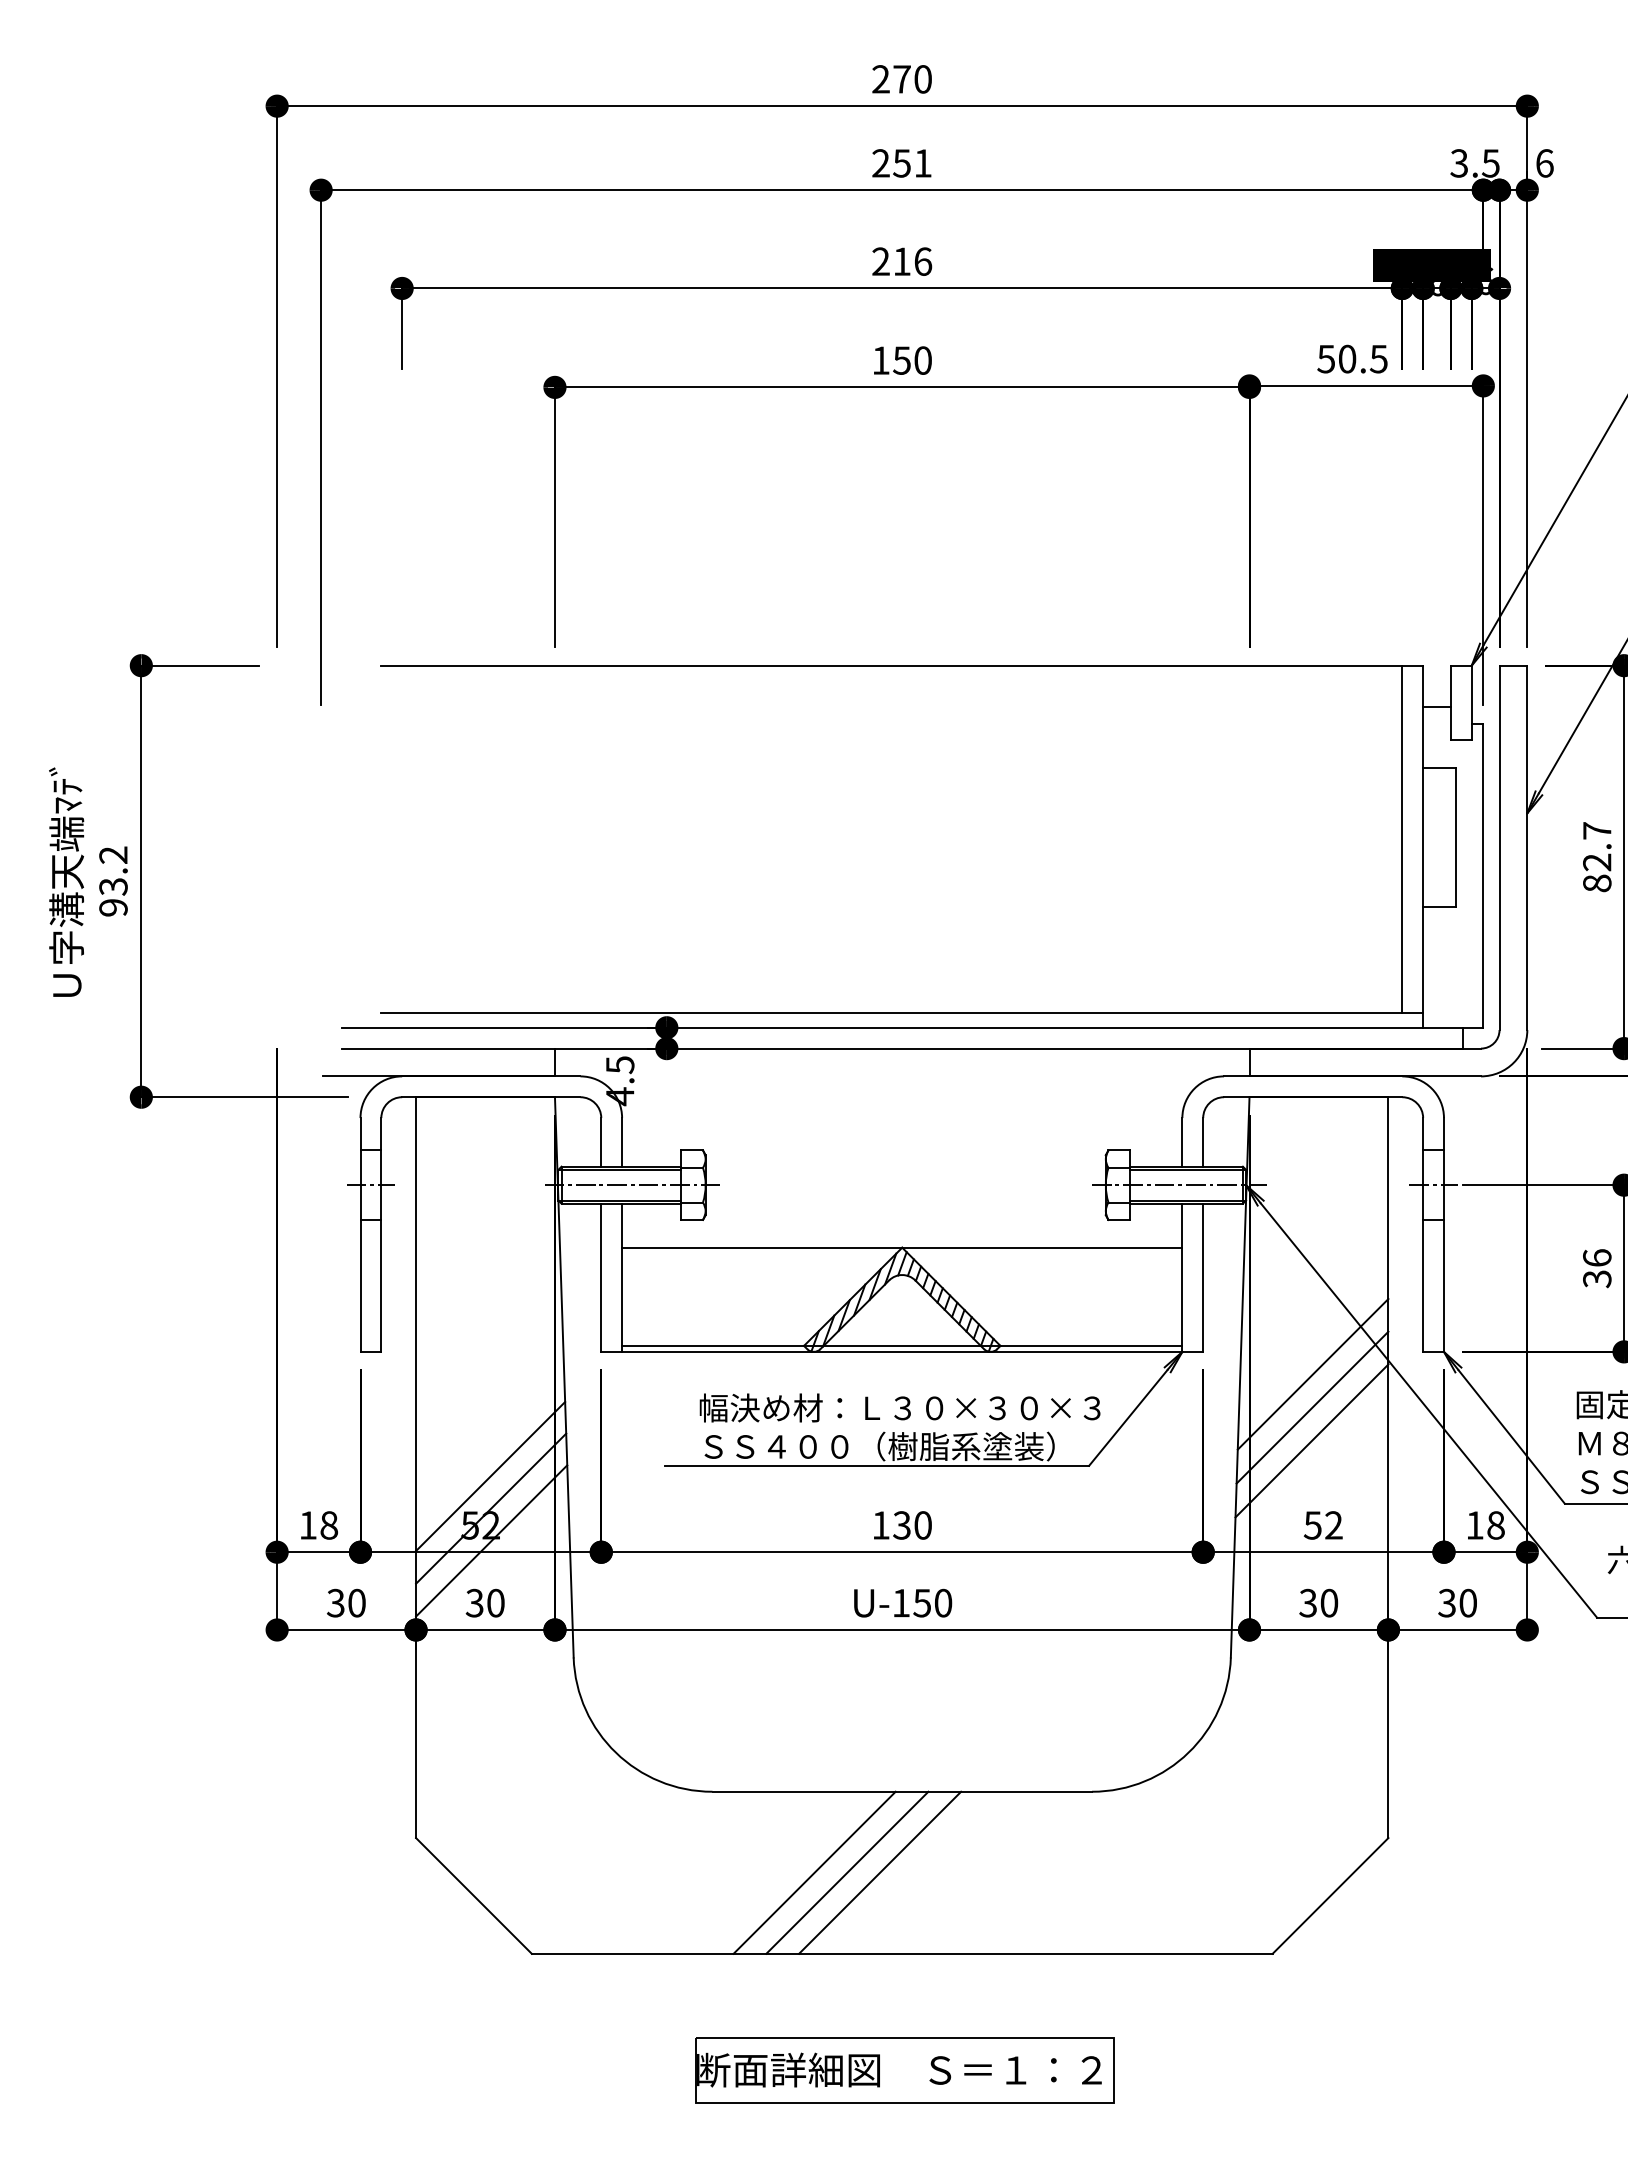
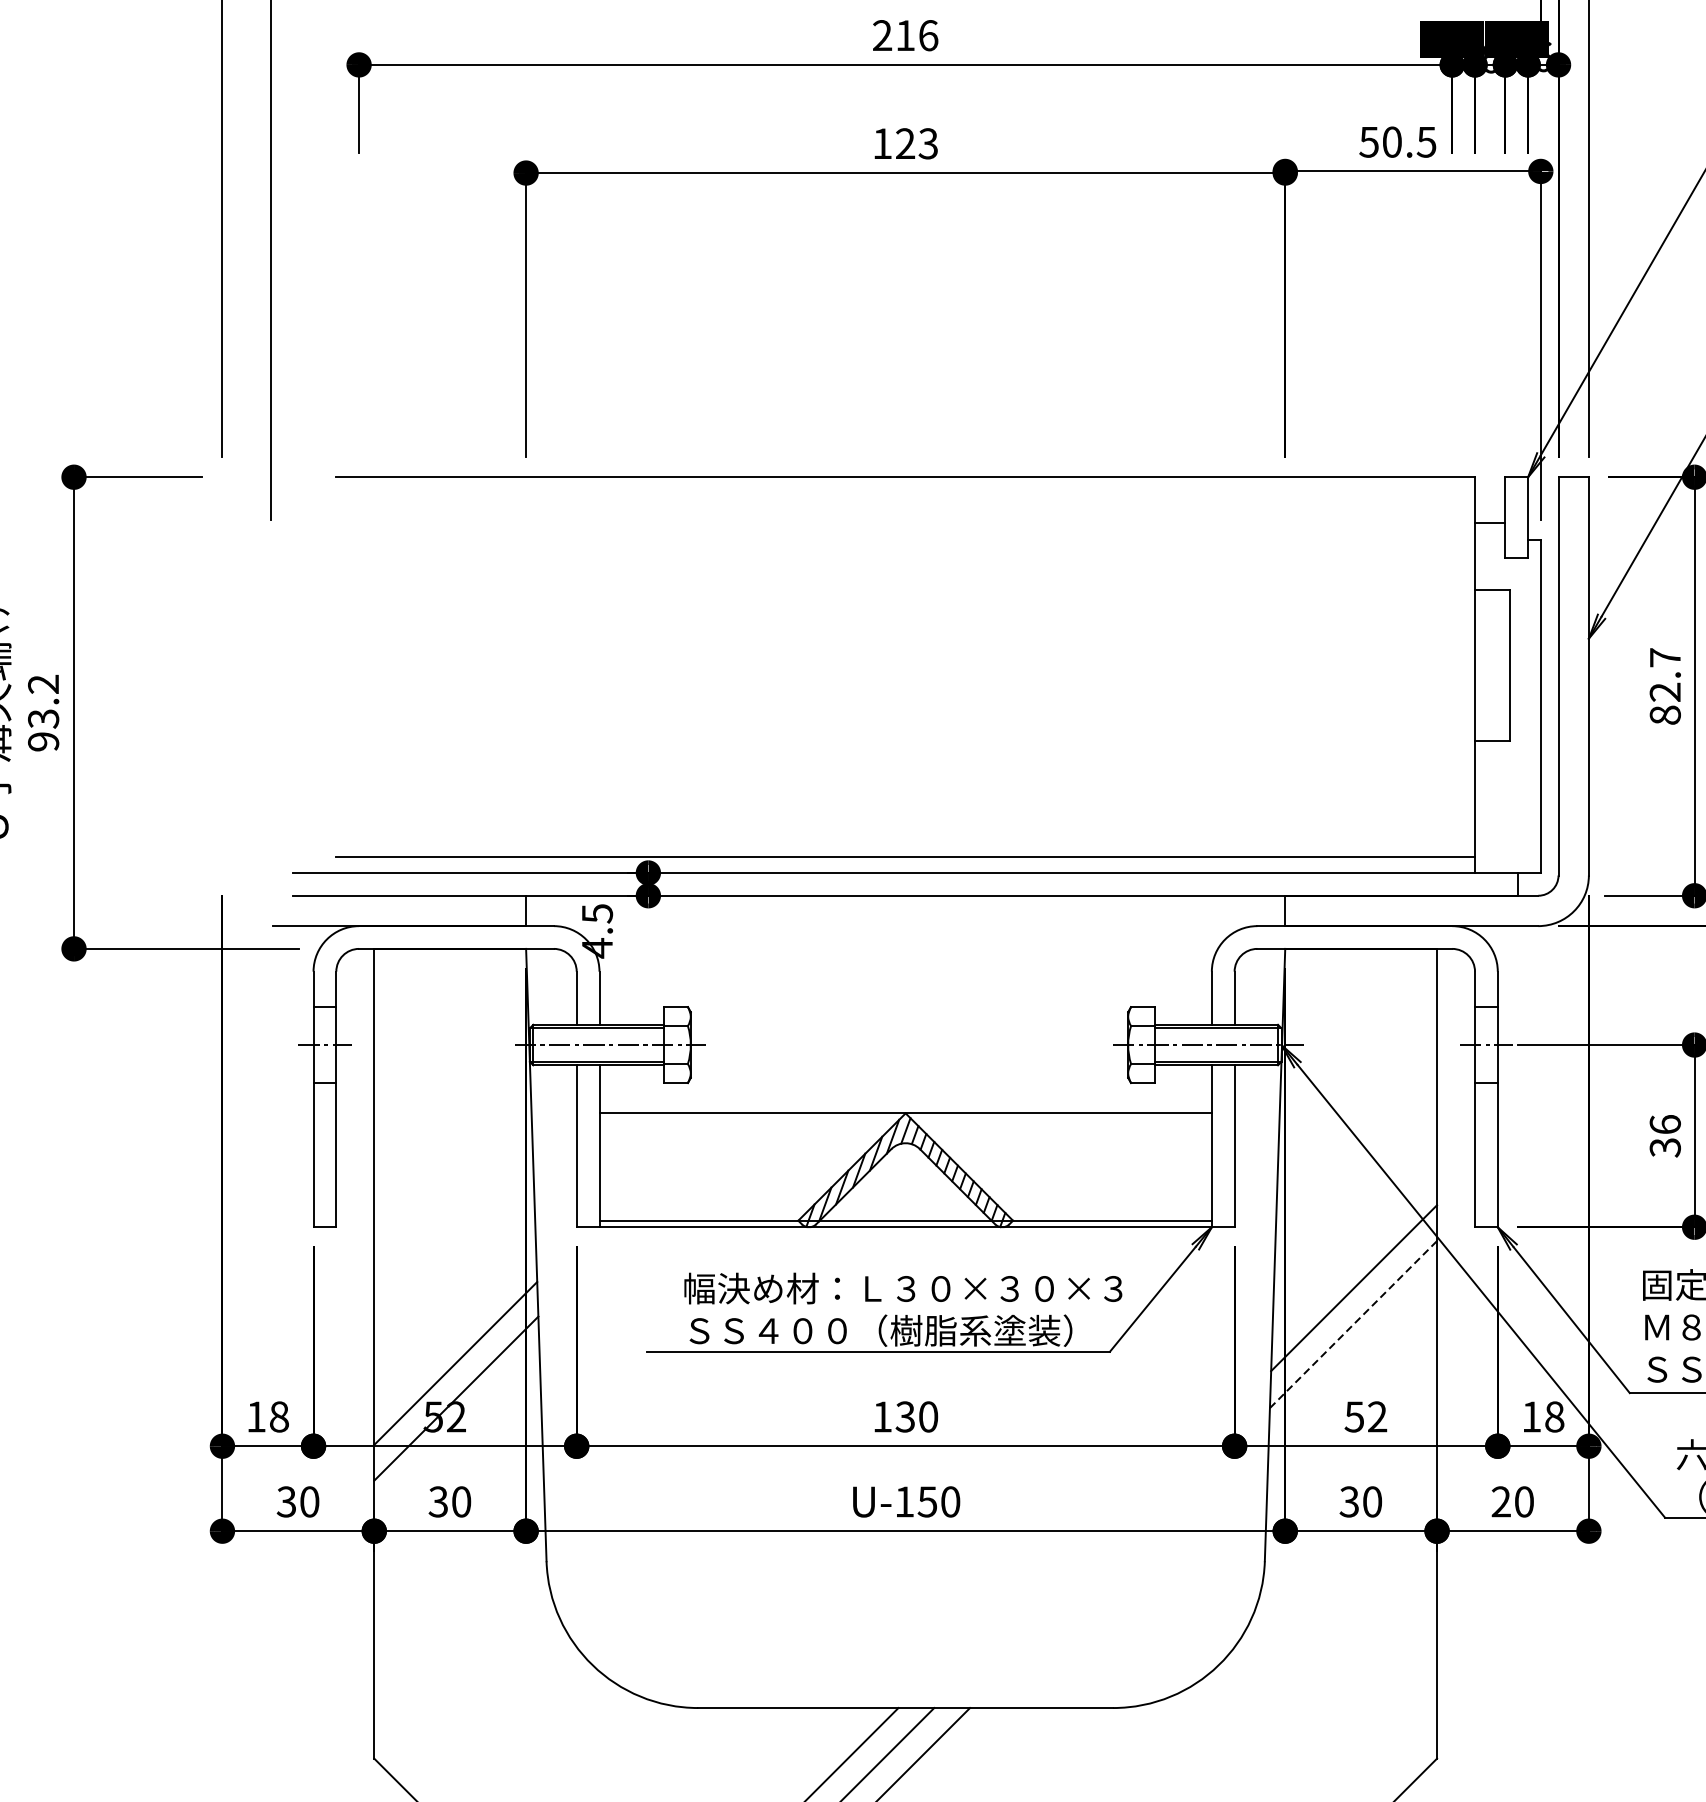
text: (912, 360) -> (916, 143), 150 -> 123
line: (1402, 838) -> (1452, 666), removed
line: (1312, 1374) -> (1354, 1251), removed
line: (1312, 1440) -> (1354, 1324), solid -> dashed
line: (491, 1540) -> (456, 1433), removed
text: (1446, 1603) -> (1500, 1502), 30 -> 20

